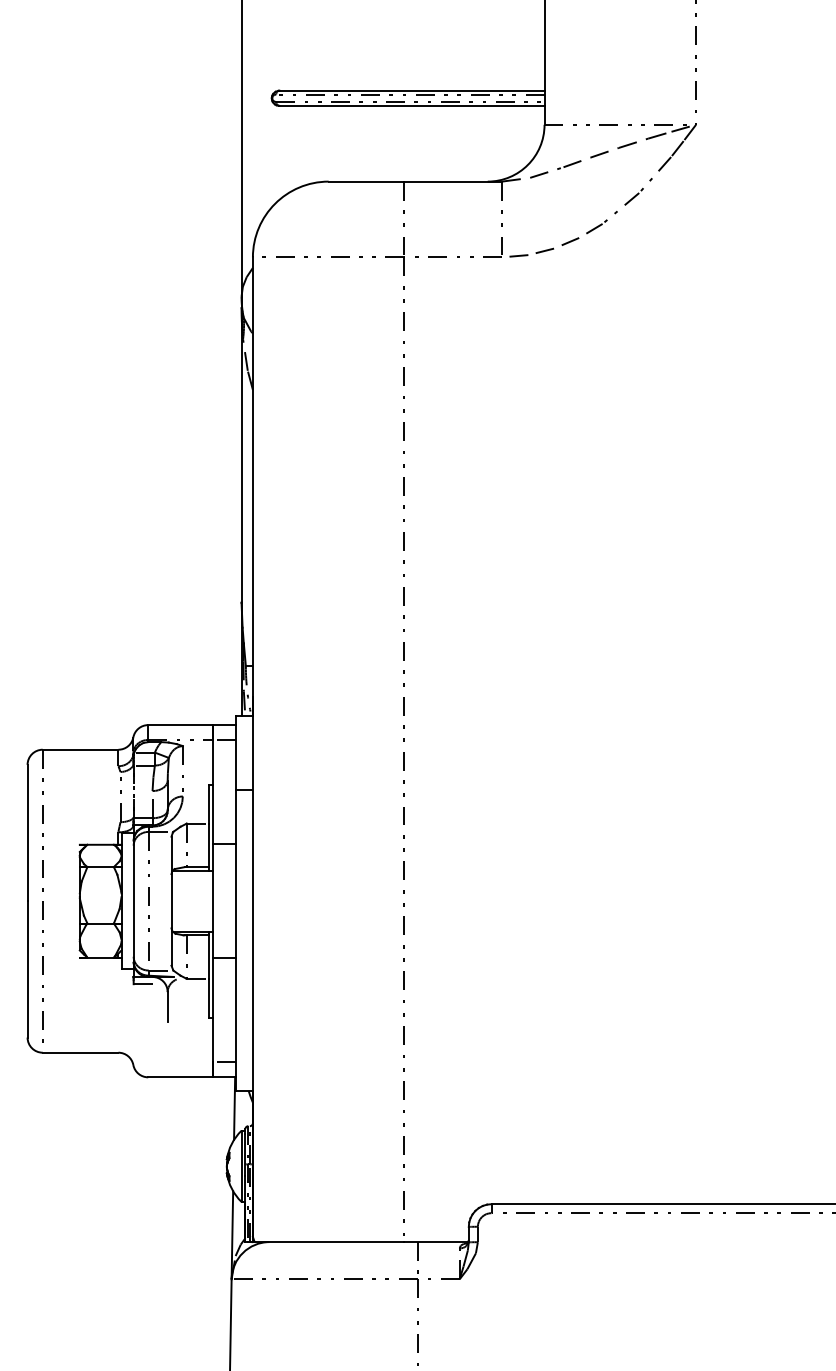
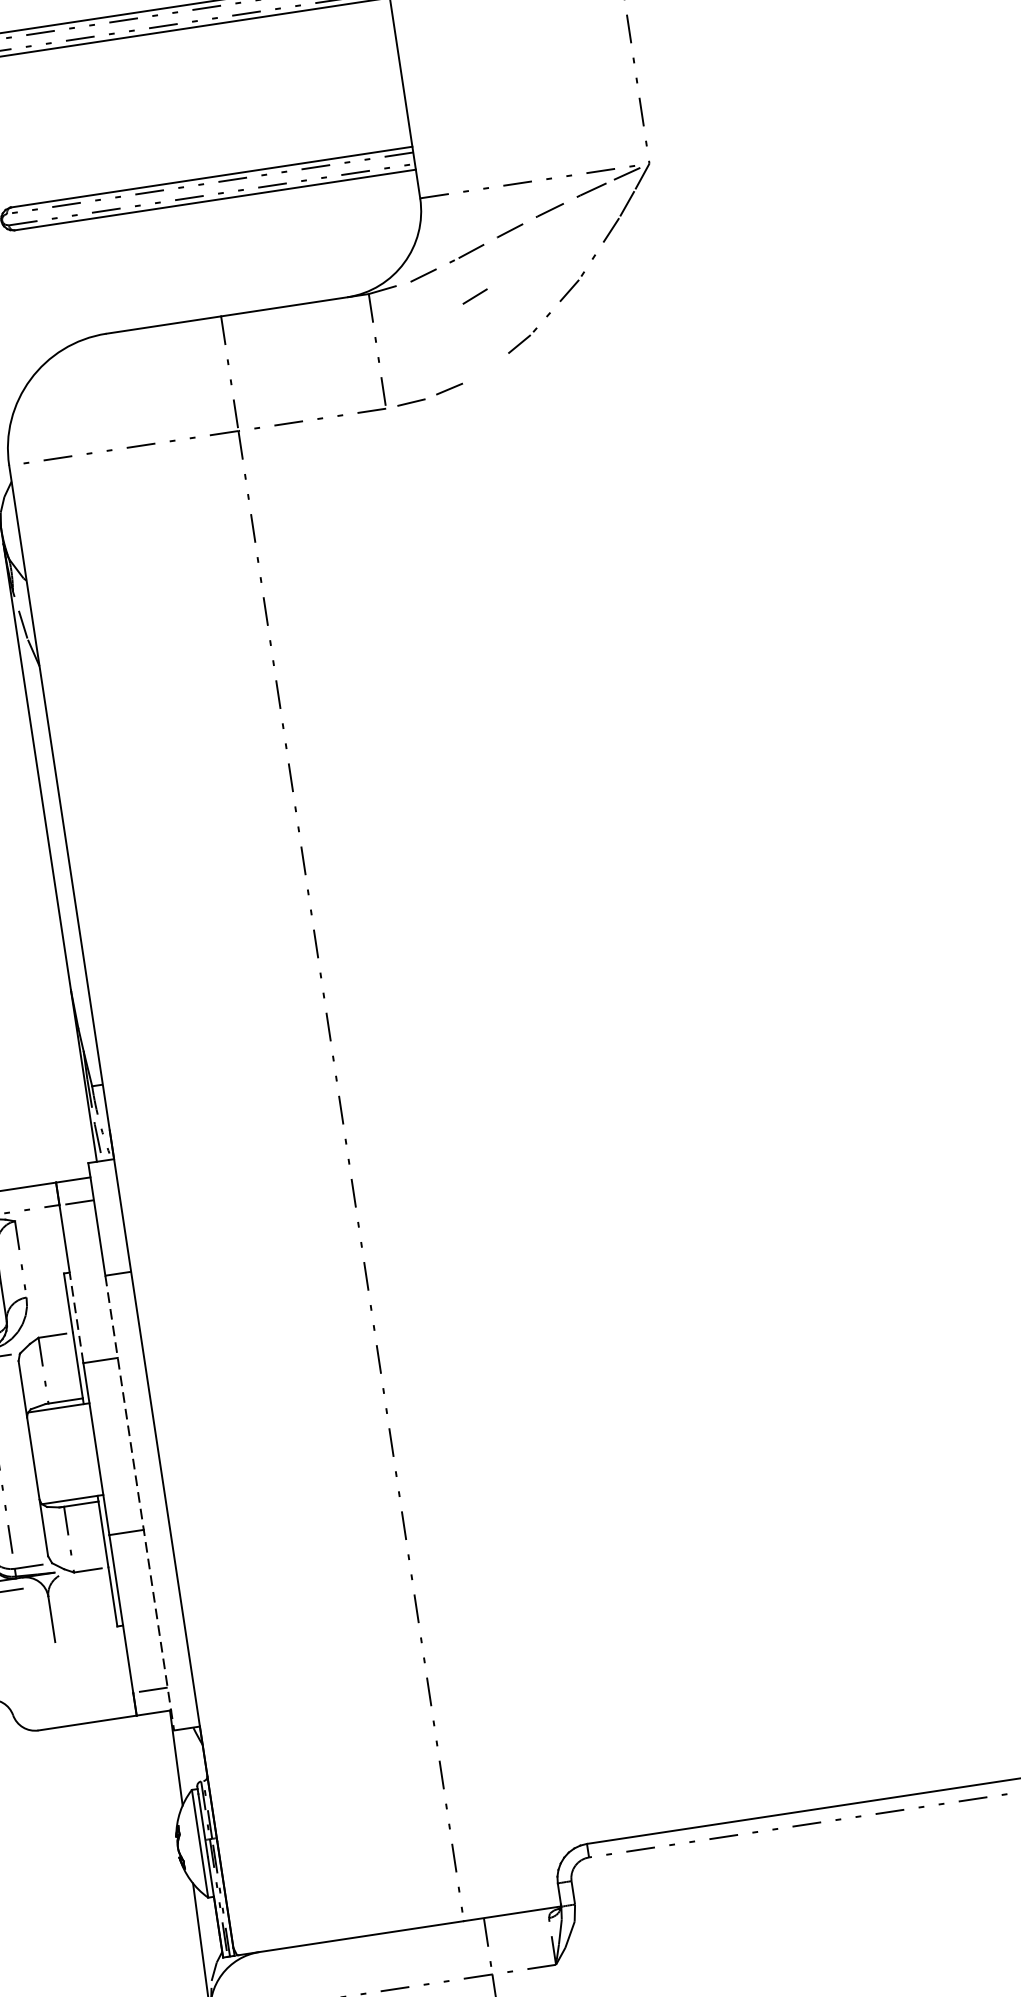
line: (570, 241) -> (475, 296), moved
line: (213, 814) -> (77, 1317), solid -> dashed
line: (235, 940) -> (139, 1503), solid -> dashed

